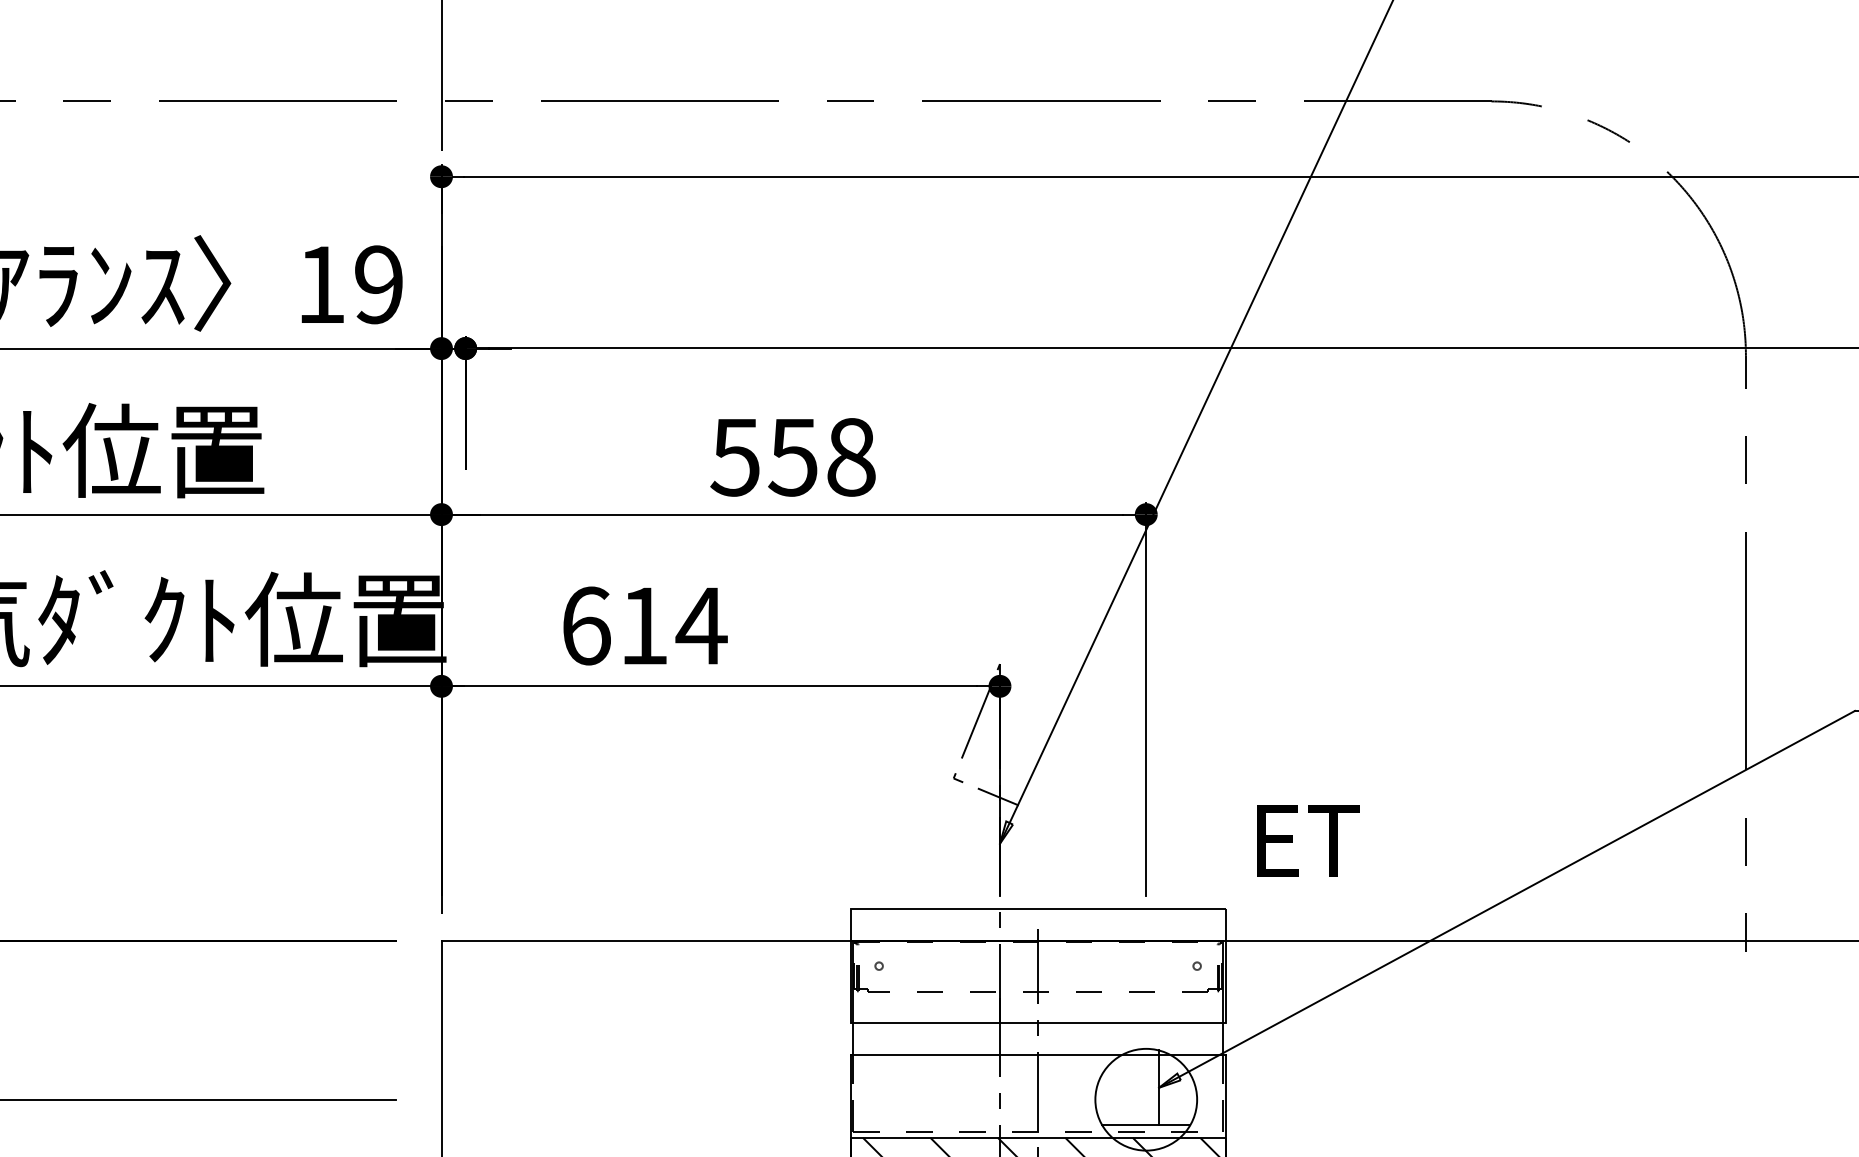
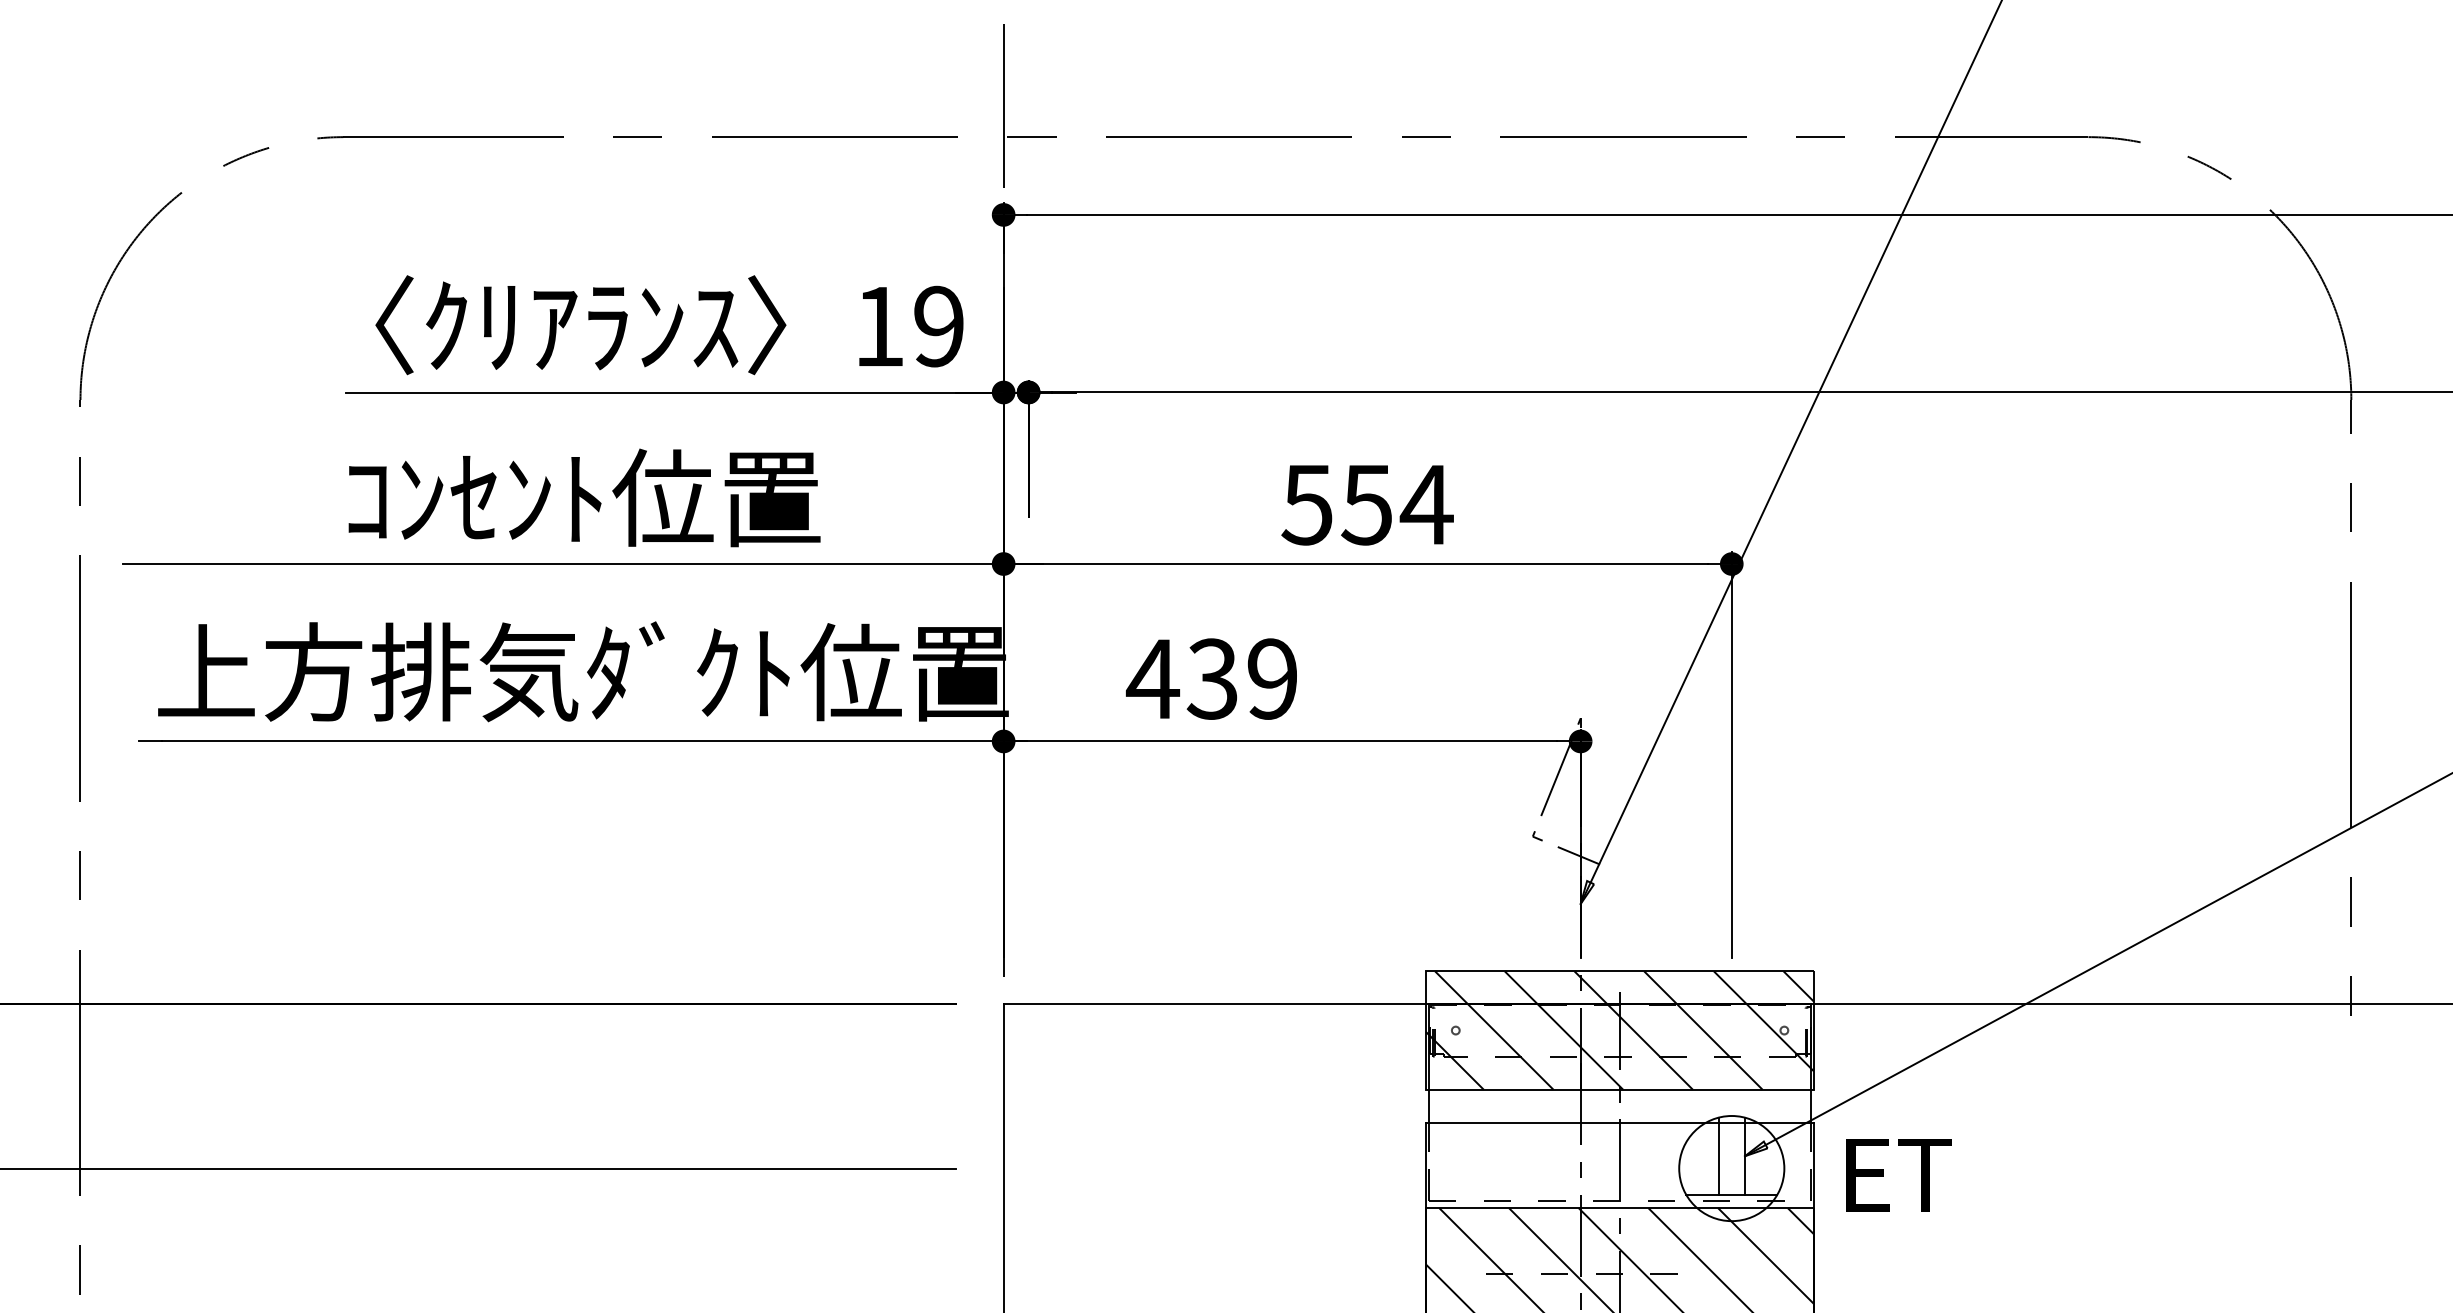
text: (850, 456) -> (1426, 504), 558 -> 554
text: (643, 625) -> (1212, 678), 614 -> 439
text: (1307, 841) -> (1898, 1175), moved
hatch: (1037, 966) -> (1619, 1030), added
line: (1133, 1087) -> (1718, 1155), added

